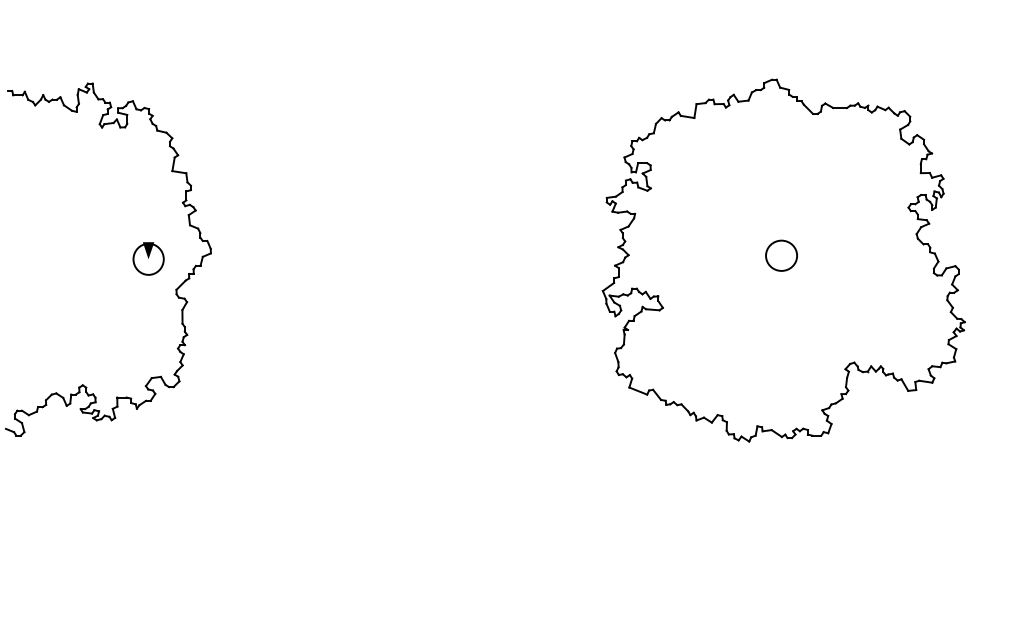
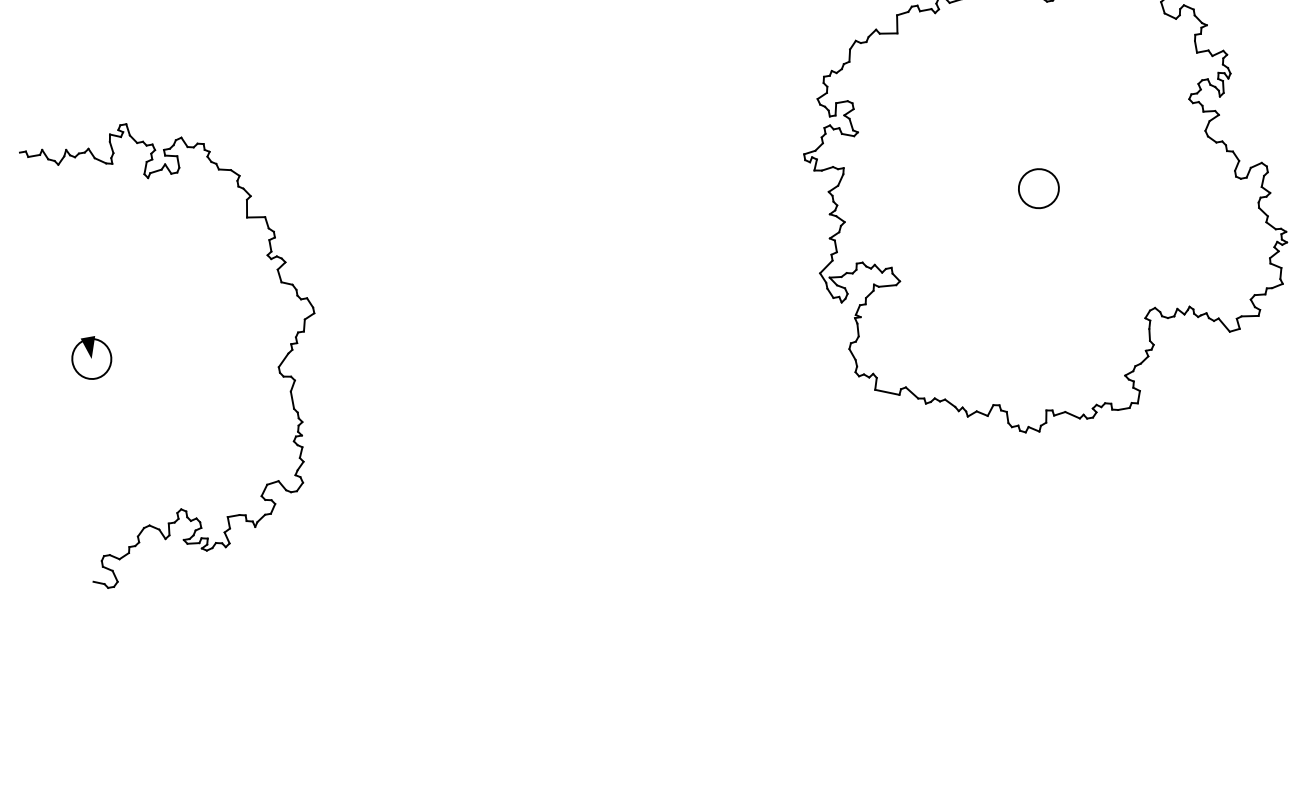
part: (148, 258) -> (91, 357), moved

